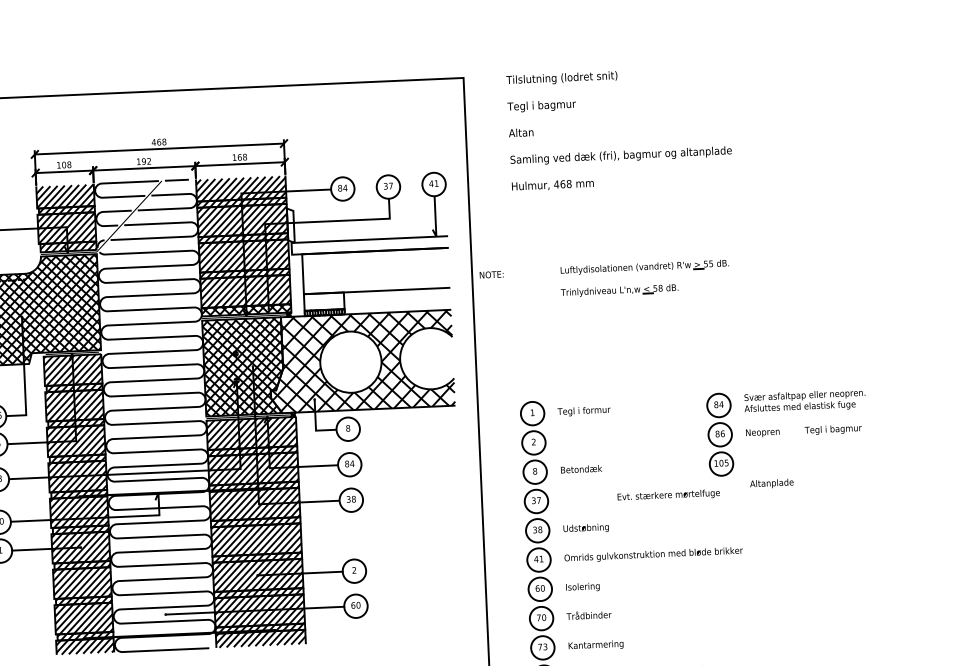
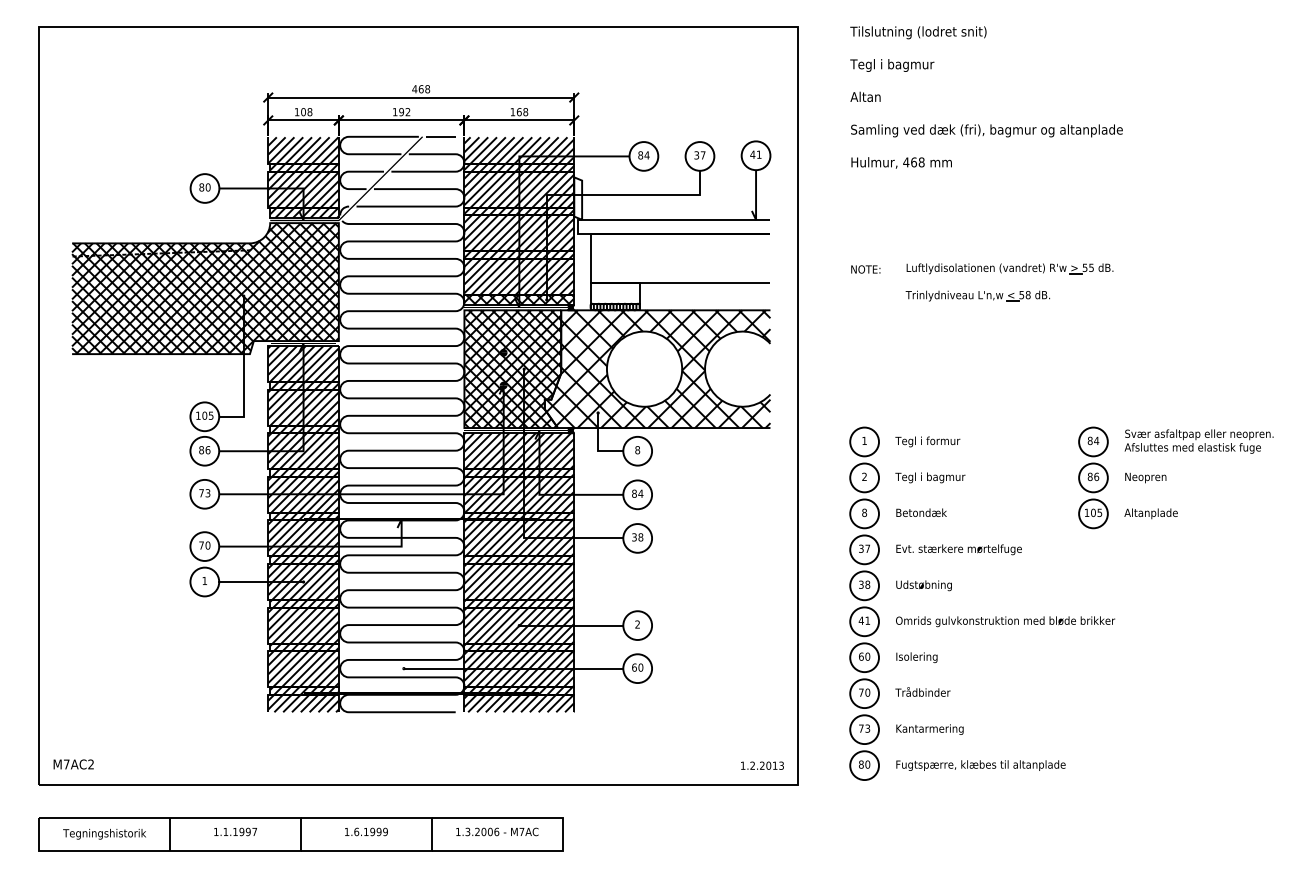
text: (491, 274) -> (865, 269), moved
text: (833, 429) -> (930, 477), moved
text: (771, 483) -> (1150, 513), moved
text: (668, 495) -> (958, 549), moved

